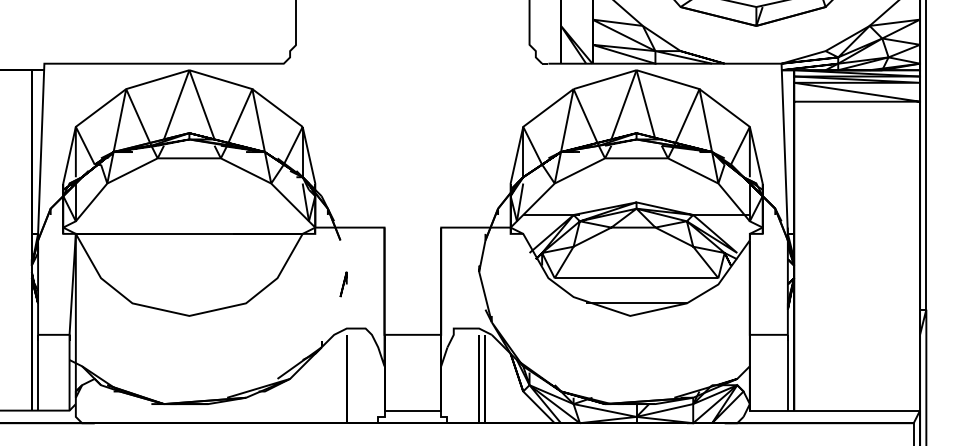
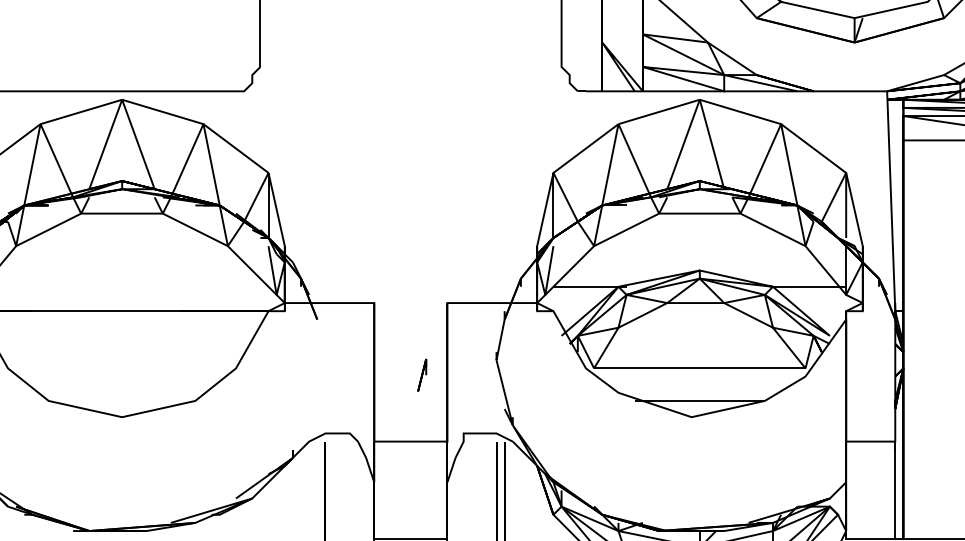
line: (343, 284) -> (422, 375), moved

